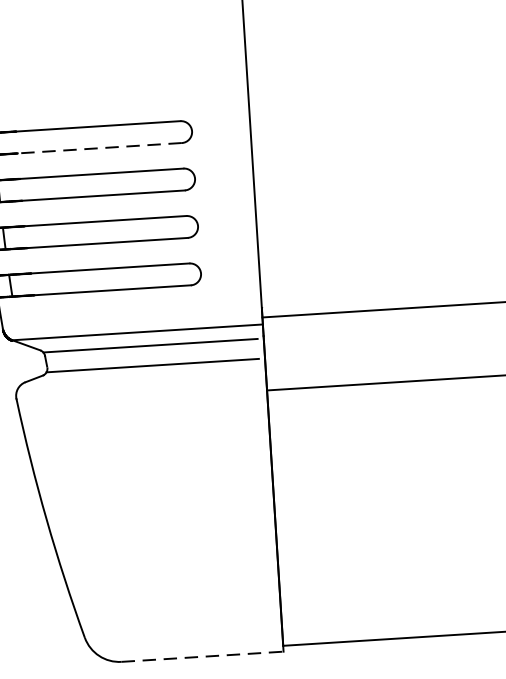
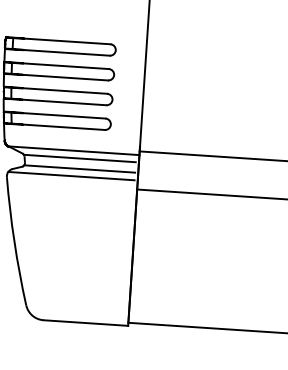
line: (98, 147) -> (66, 52), dashed -> solid
line: (138, 380) -> (71, 175), added
line: (203, 657) -> (86, 323), dashed -> solid

